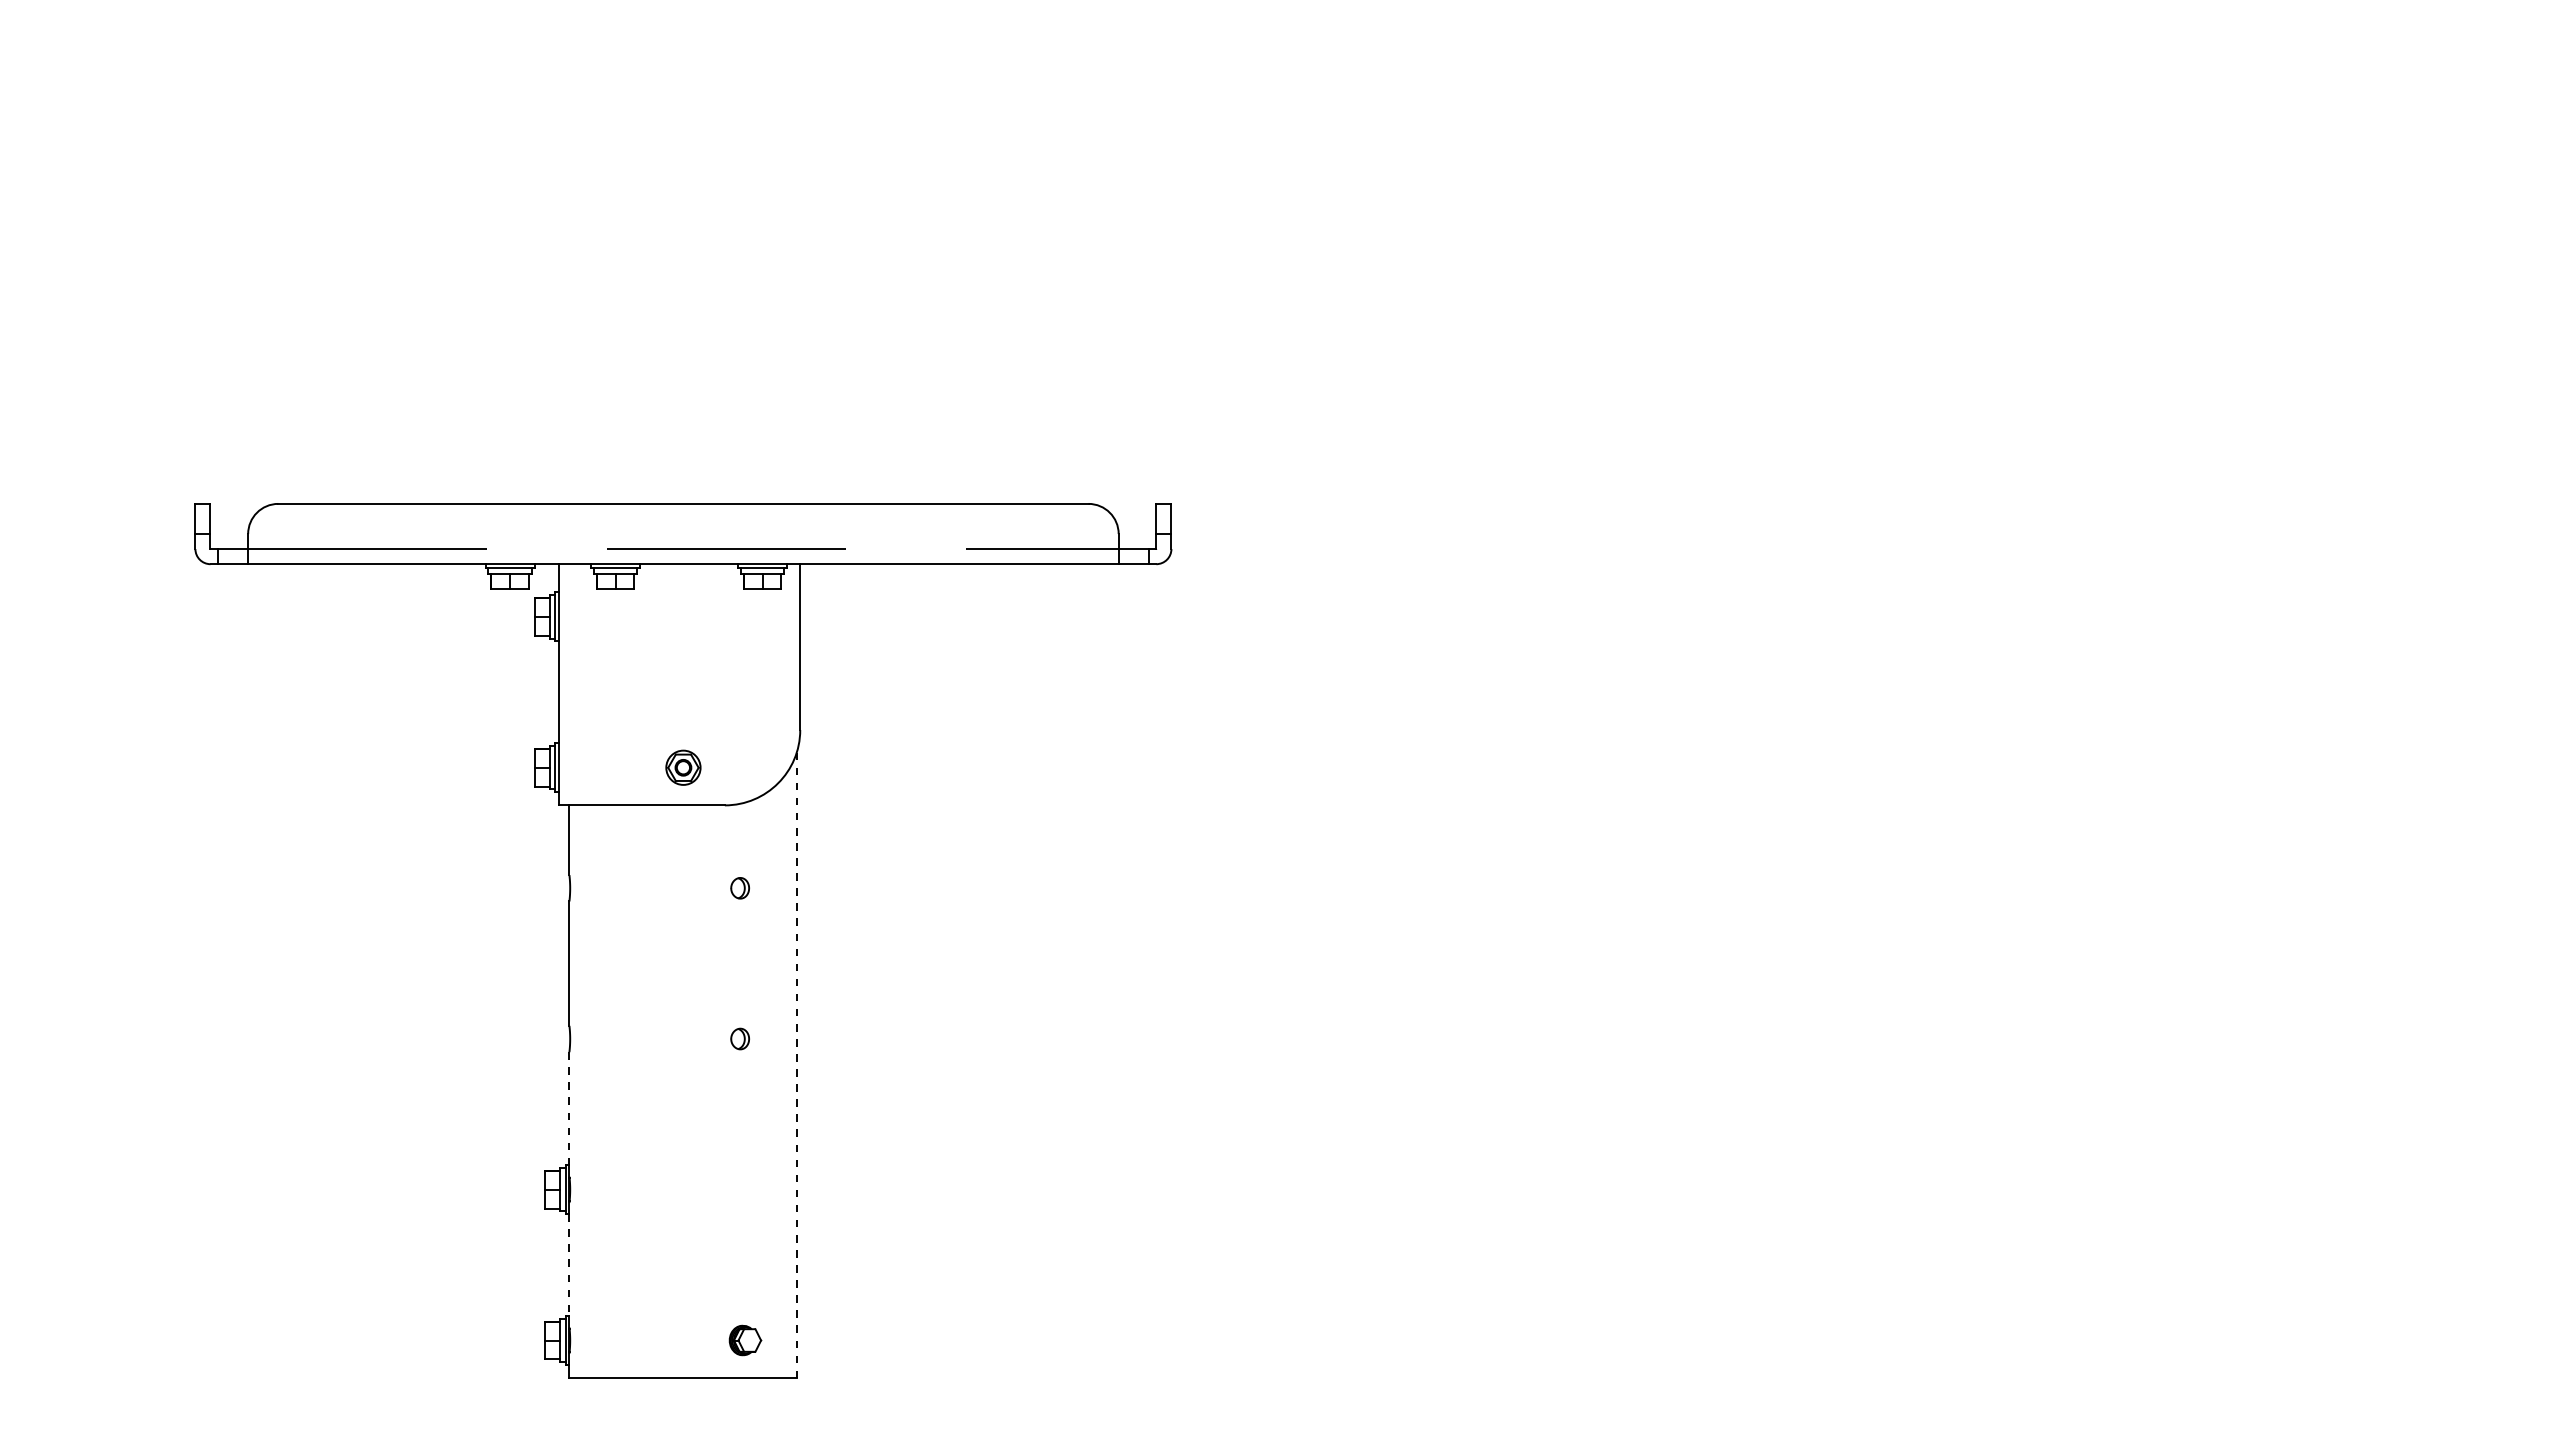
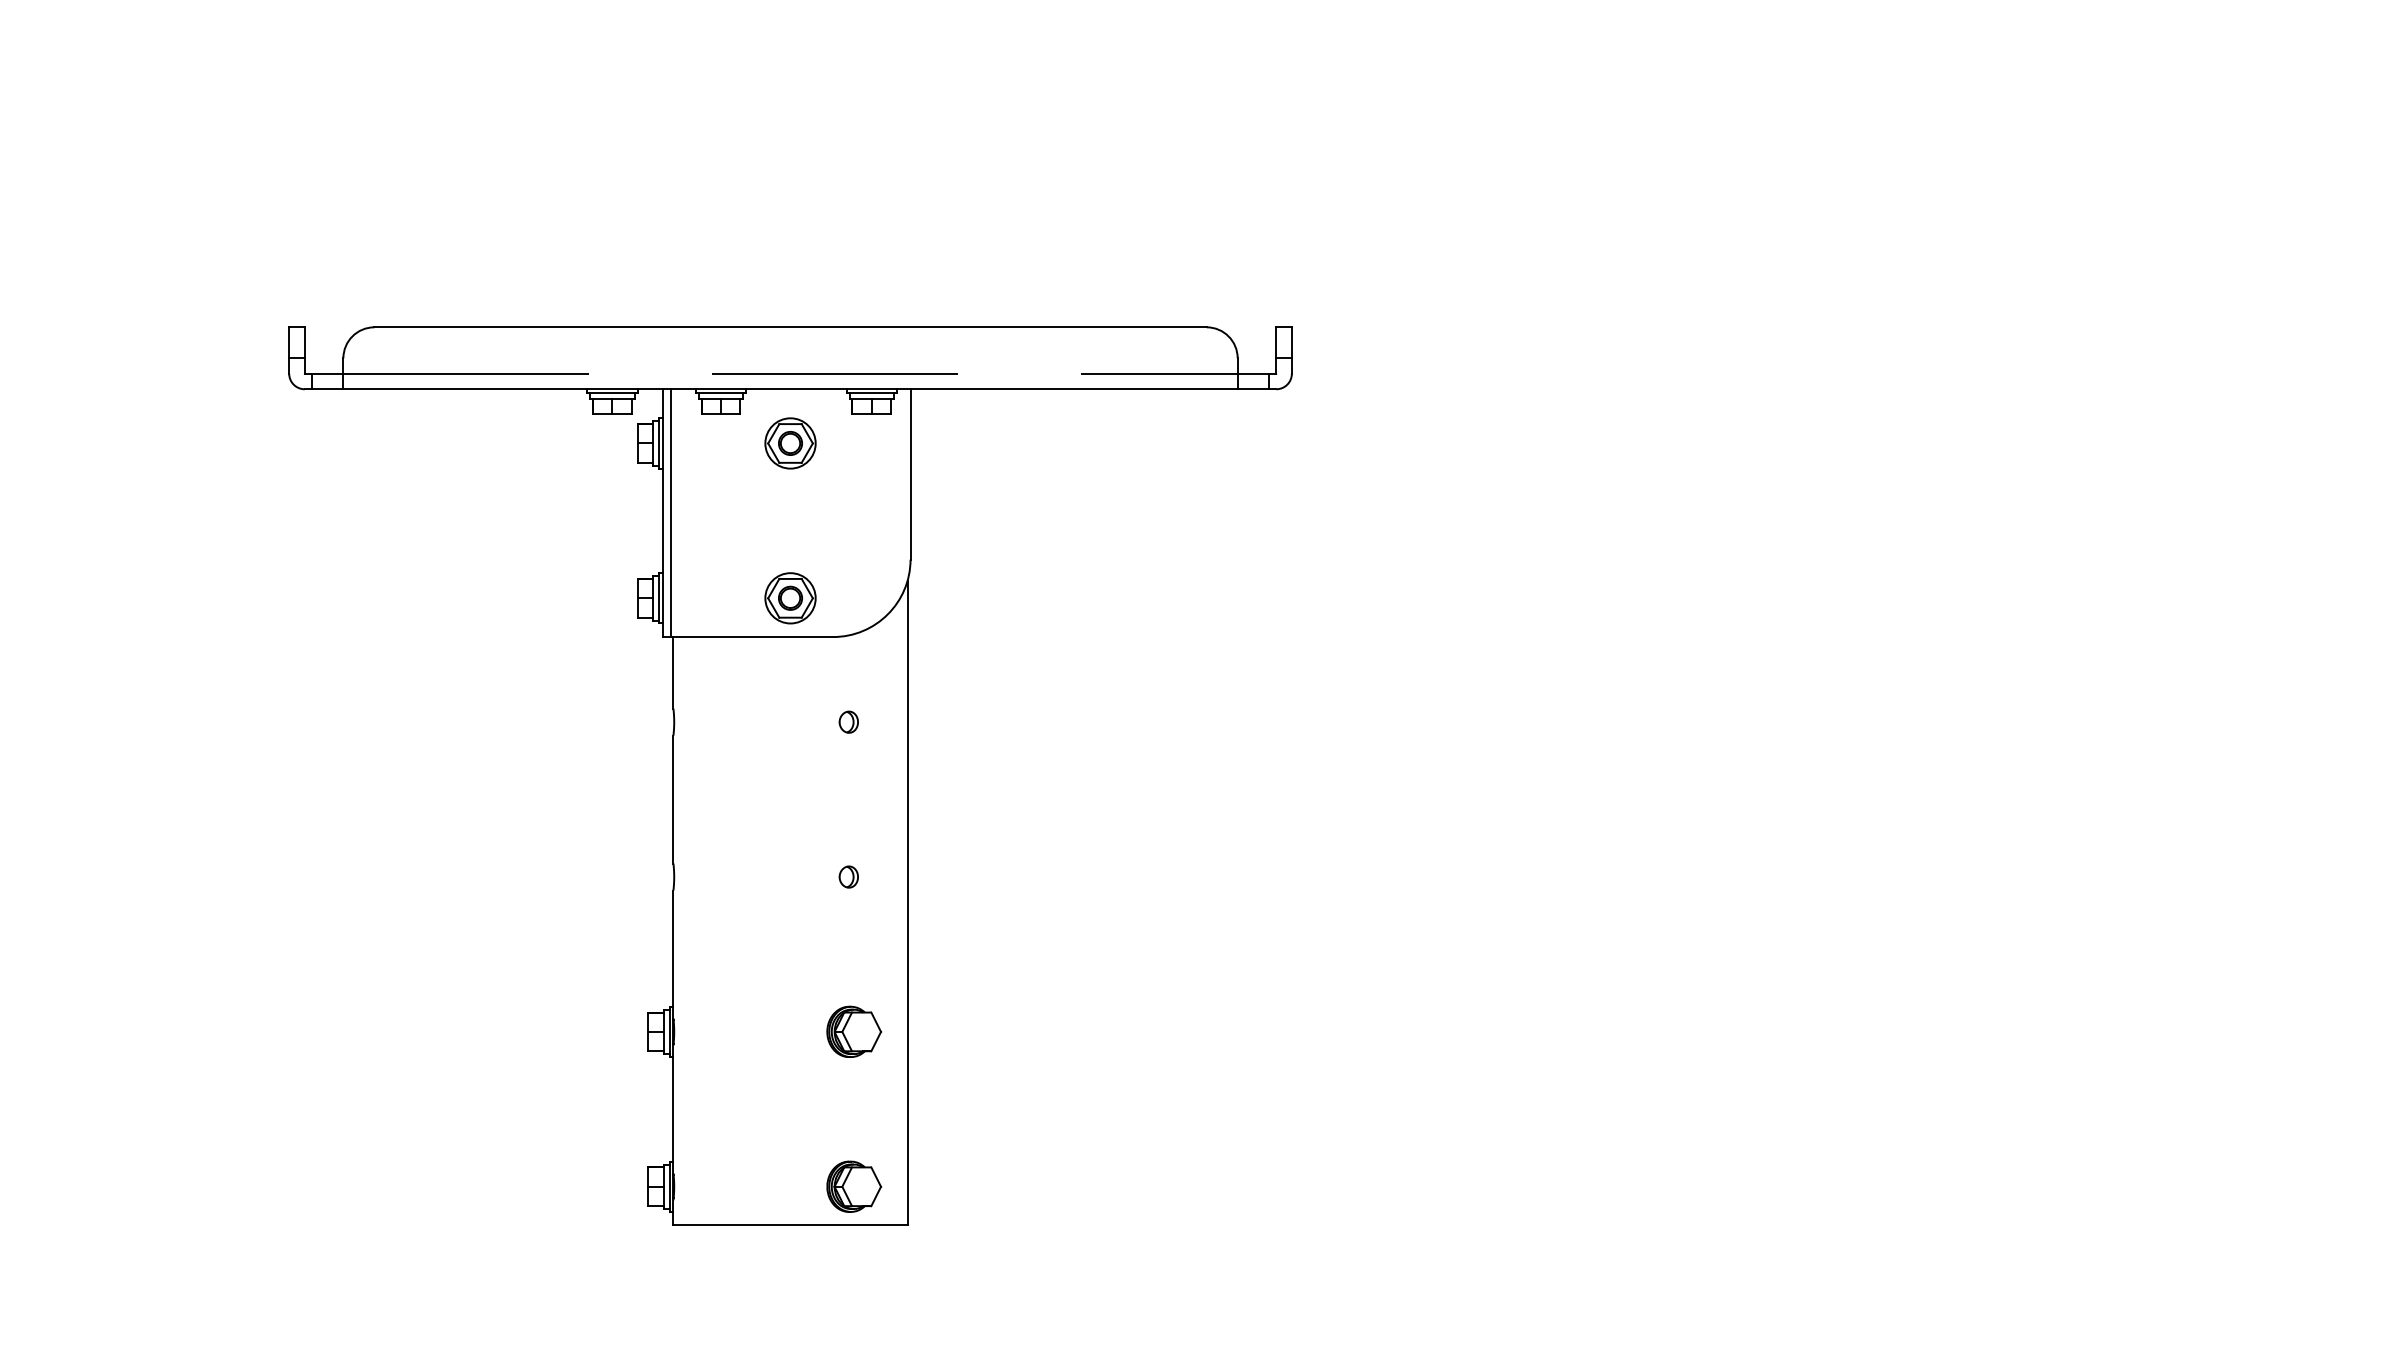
part: (683, 616) -> (790, 442), added
line: (566, 684) -> (670, 512), added
part: (683, 767) -> (790, 598), size x1.43
line: (797, 1064) -> (907, 903), dashed -> solid
line: (569, 1108) -> (673, 948), dashed -> solid
part: (745, 1189) -> (854, 1031), added
line: (569, 1265) -> (673, 1109), dashed -> solid
part: (745, 1340) -> (854, 1186), size x1.67

